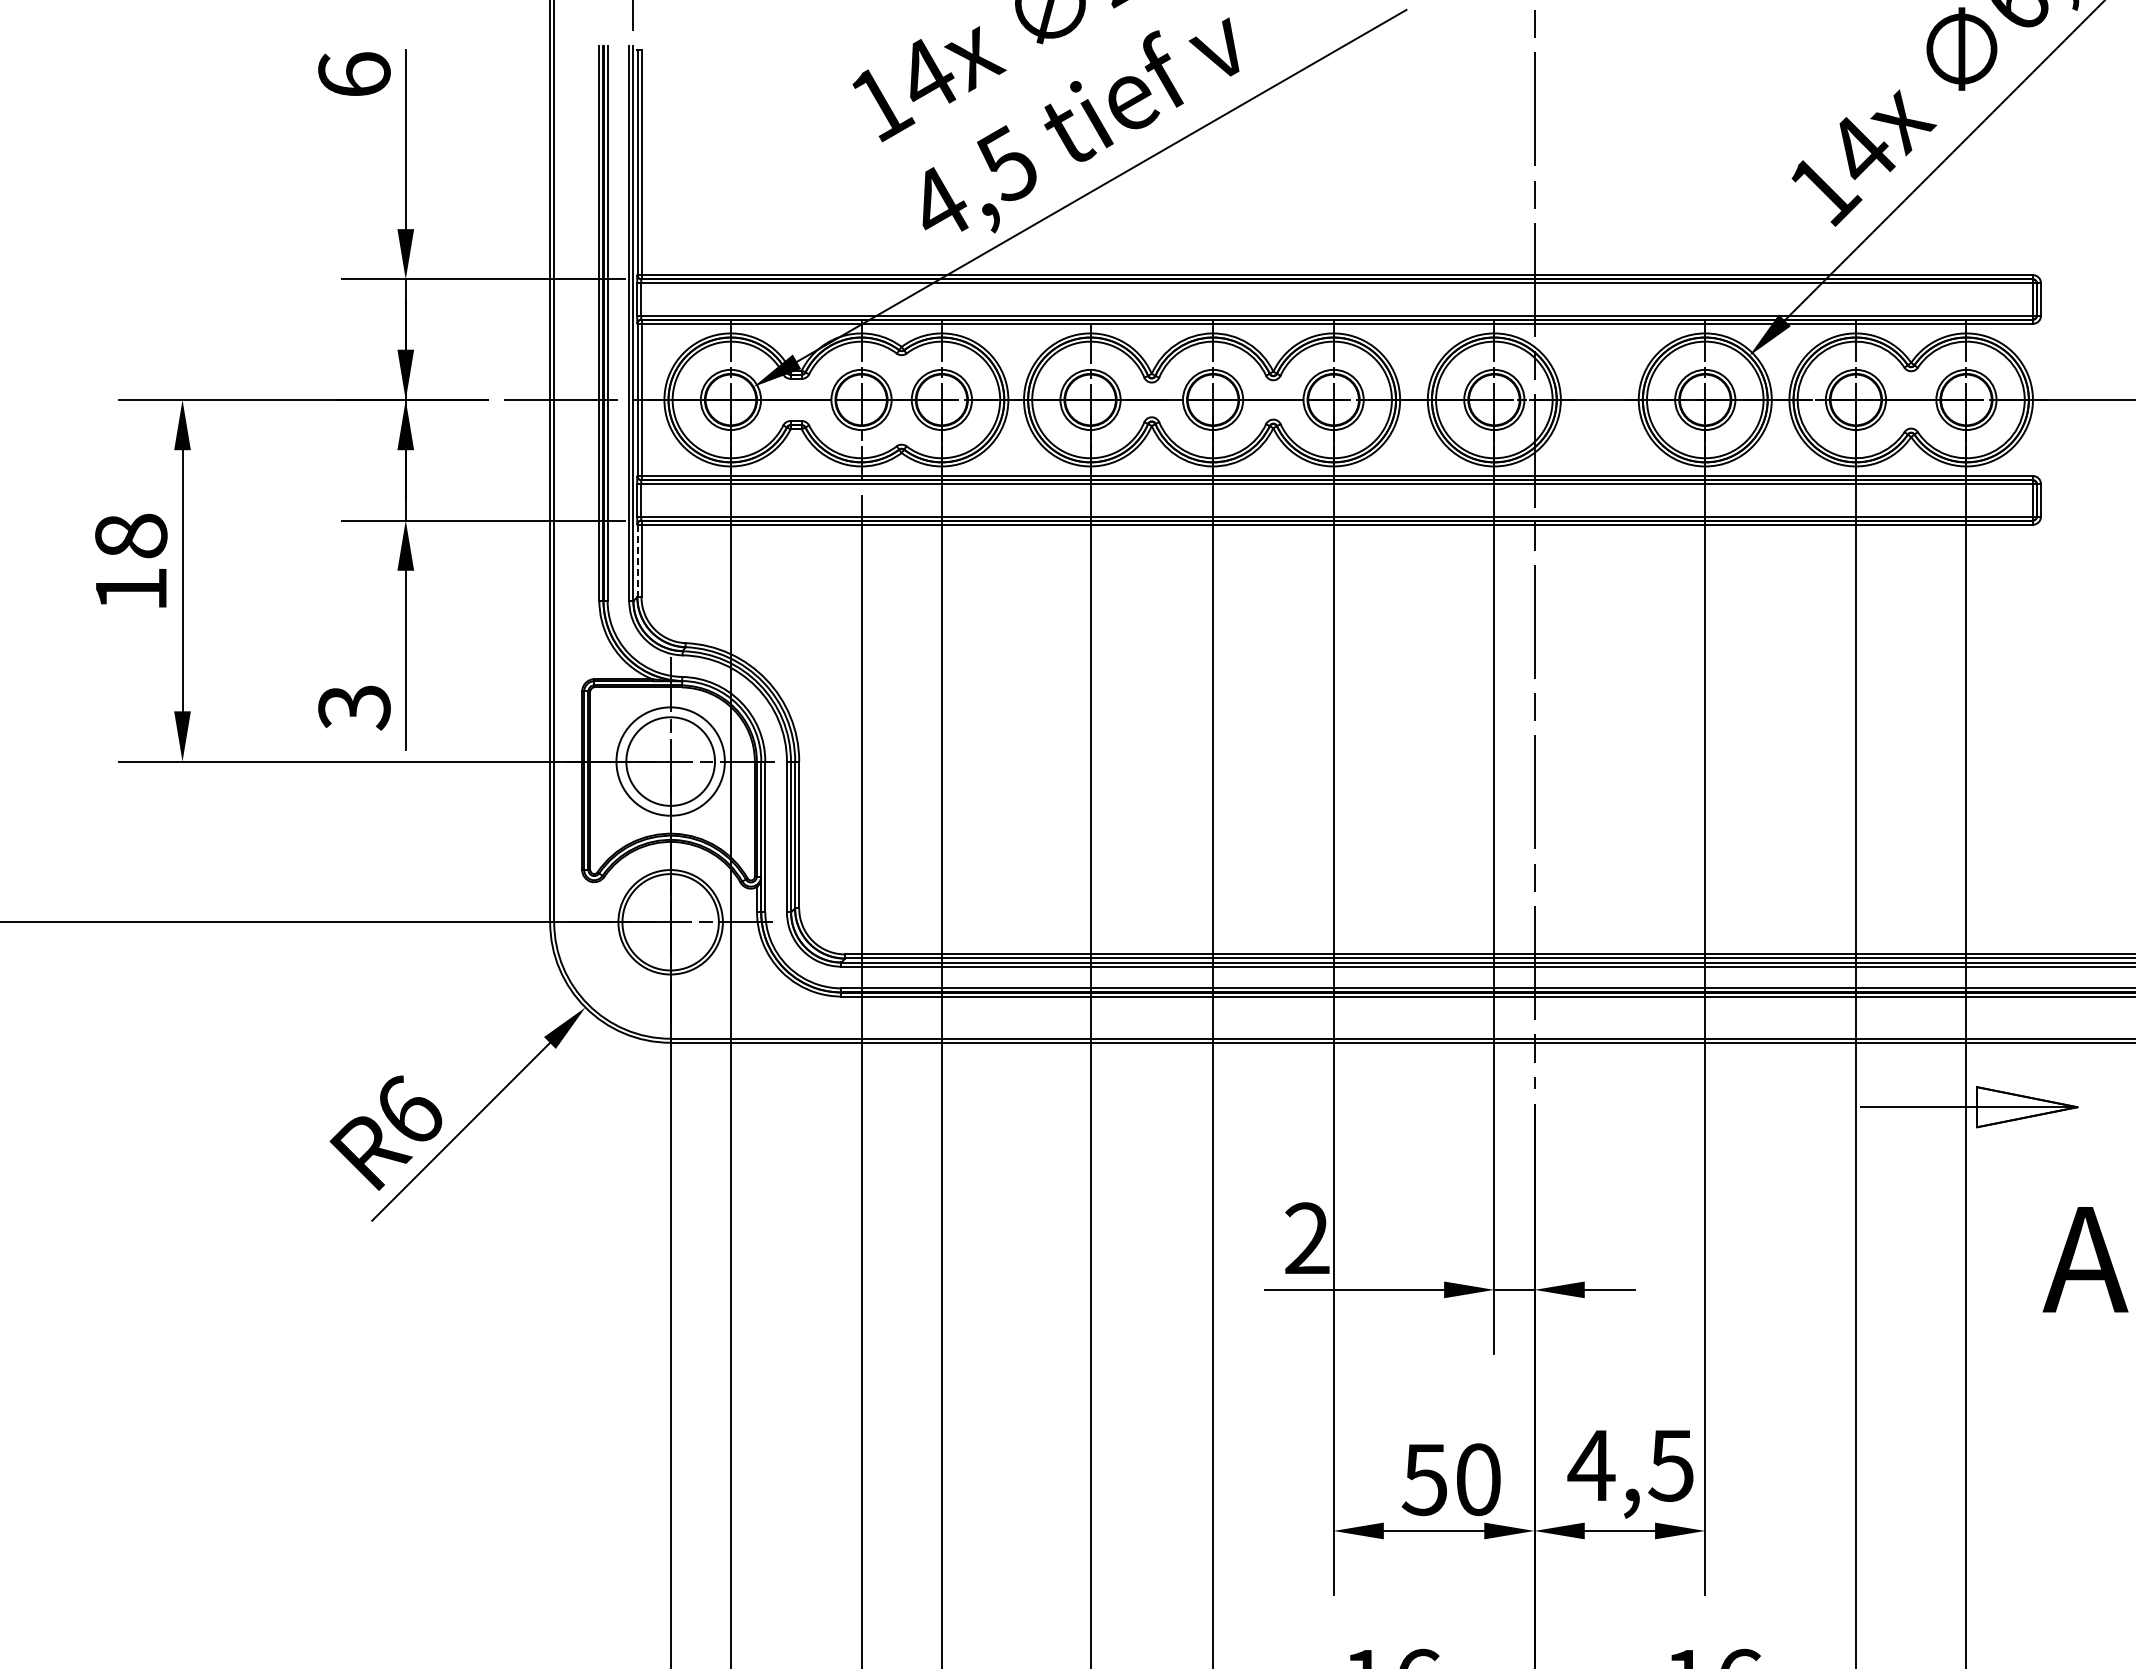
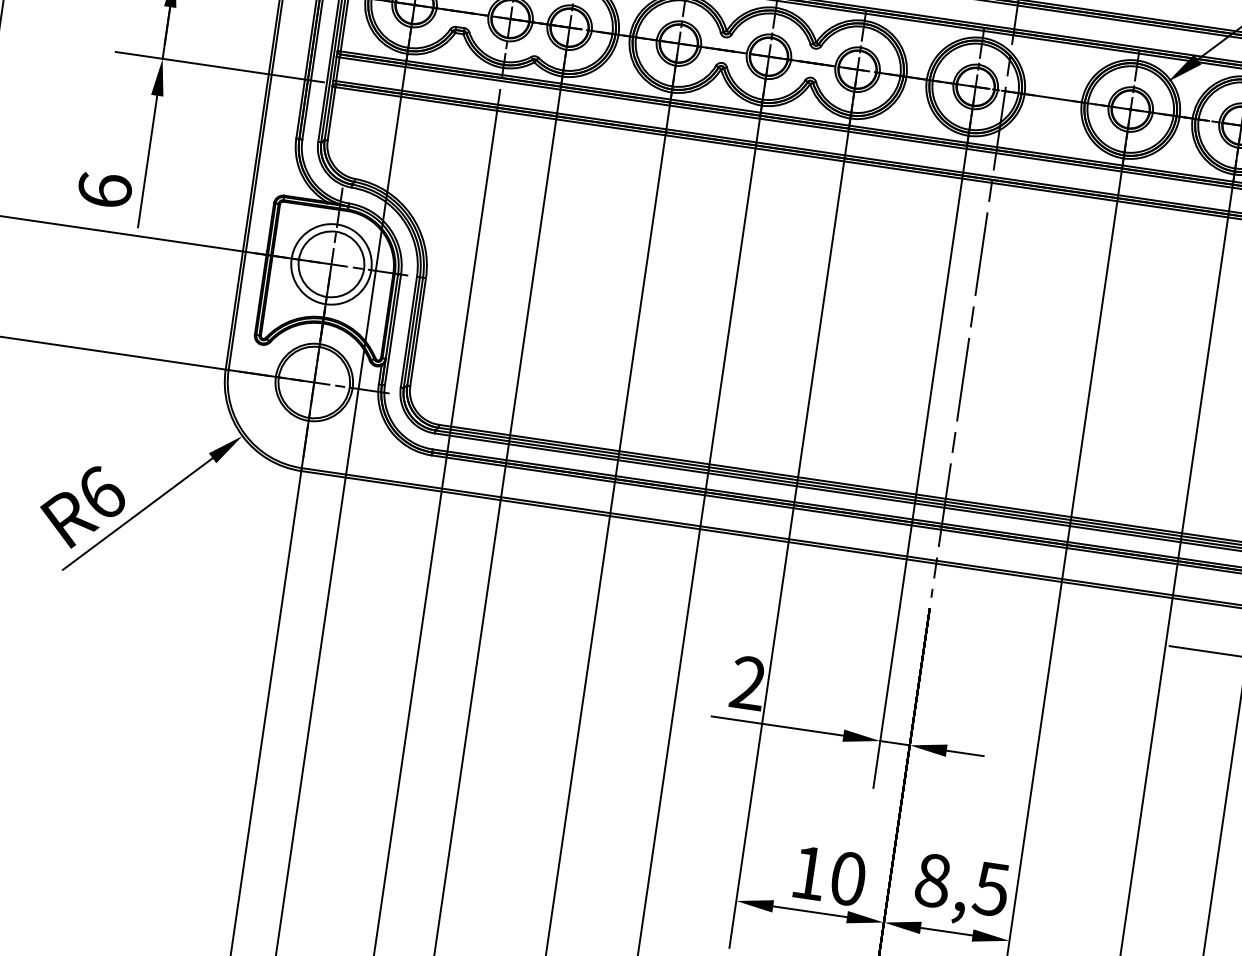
line: (637, 561) -> (328, 113), dashed -> solid
text: (354, 707) -> (104, 190), 3 -> 6
text: (1591, 1465) -> (932, 880), 4,5 -> 8,5
text: (1423, 1480) -> (807, 873), 50 -> 10

